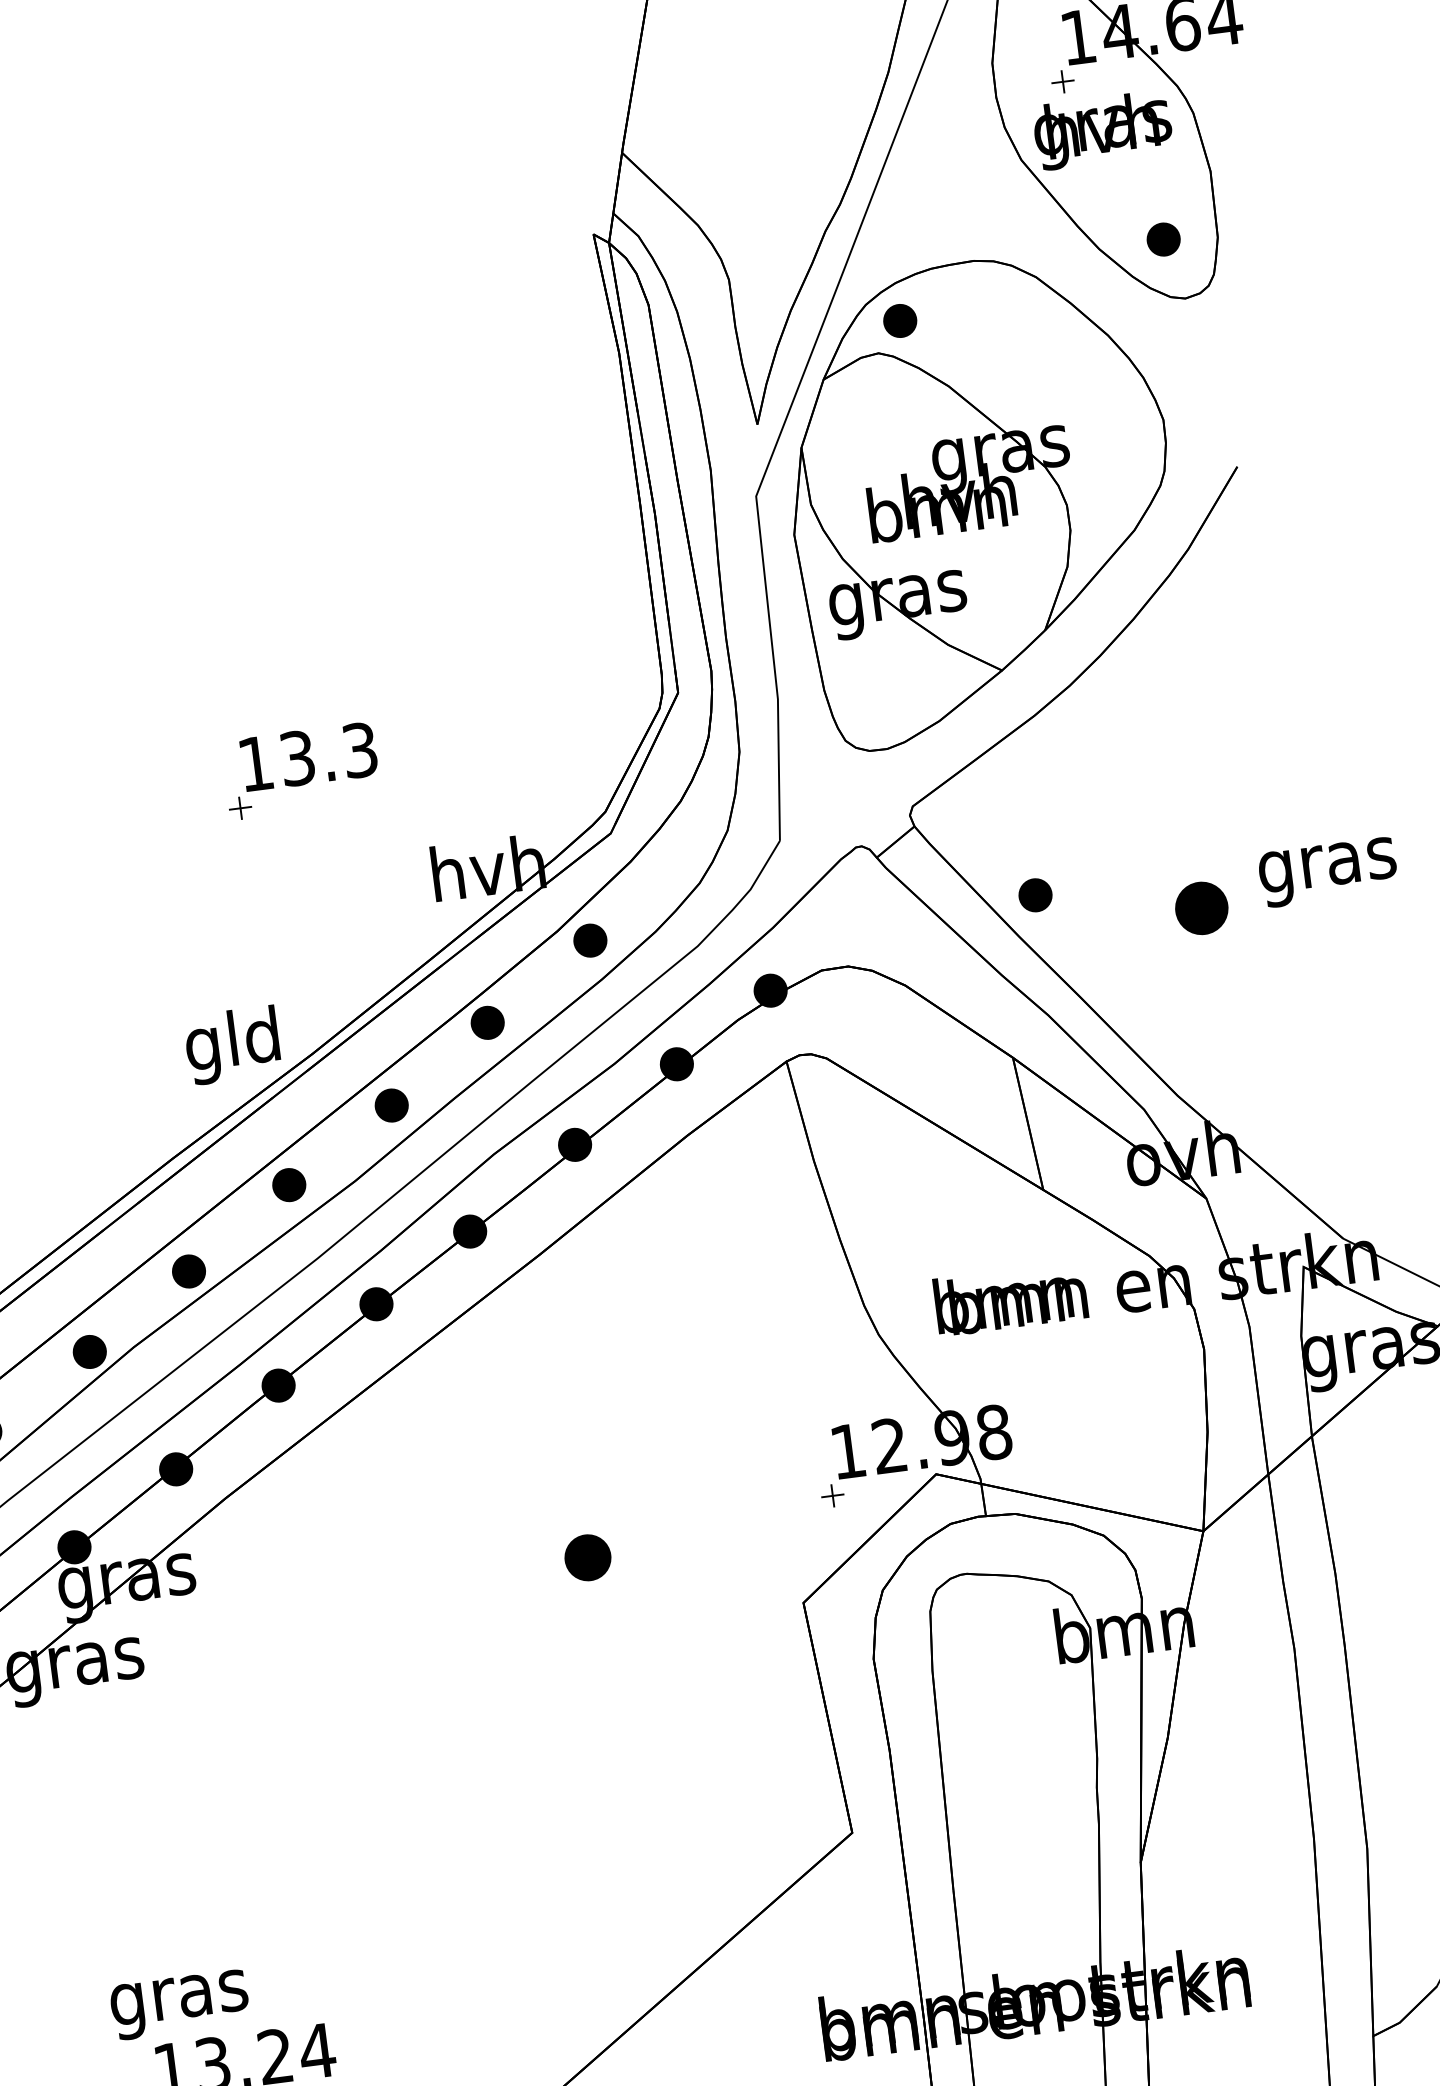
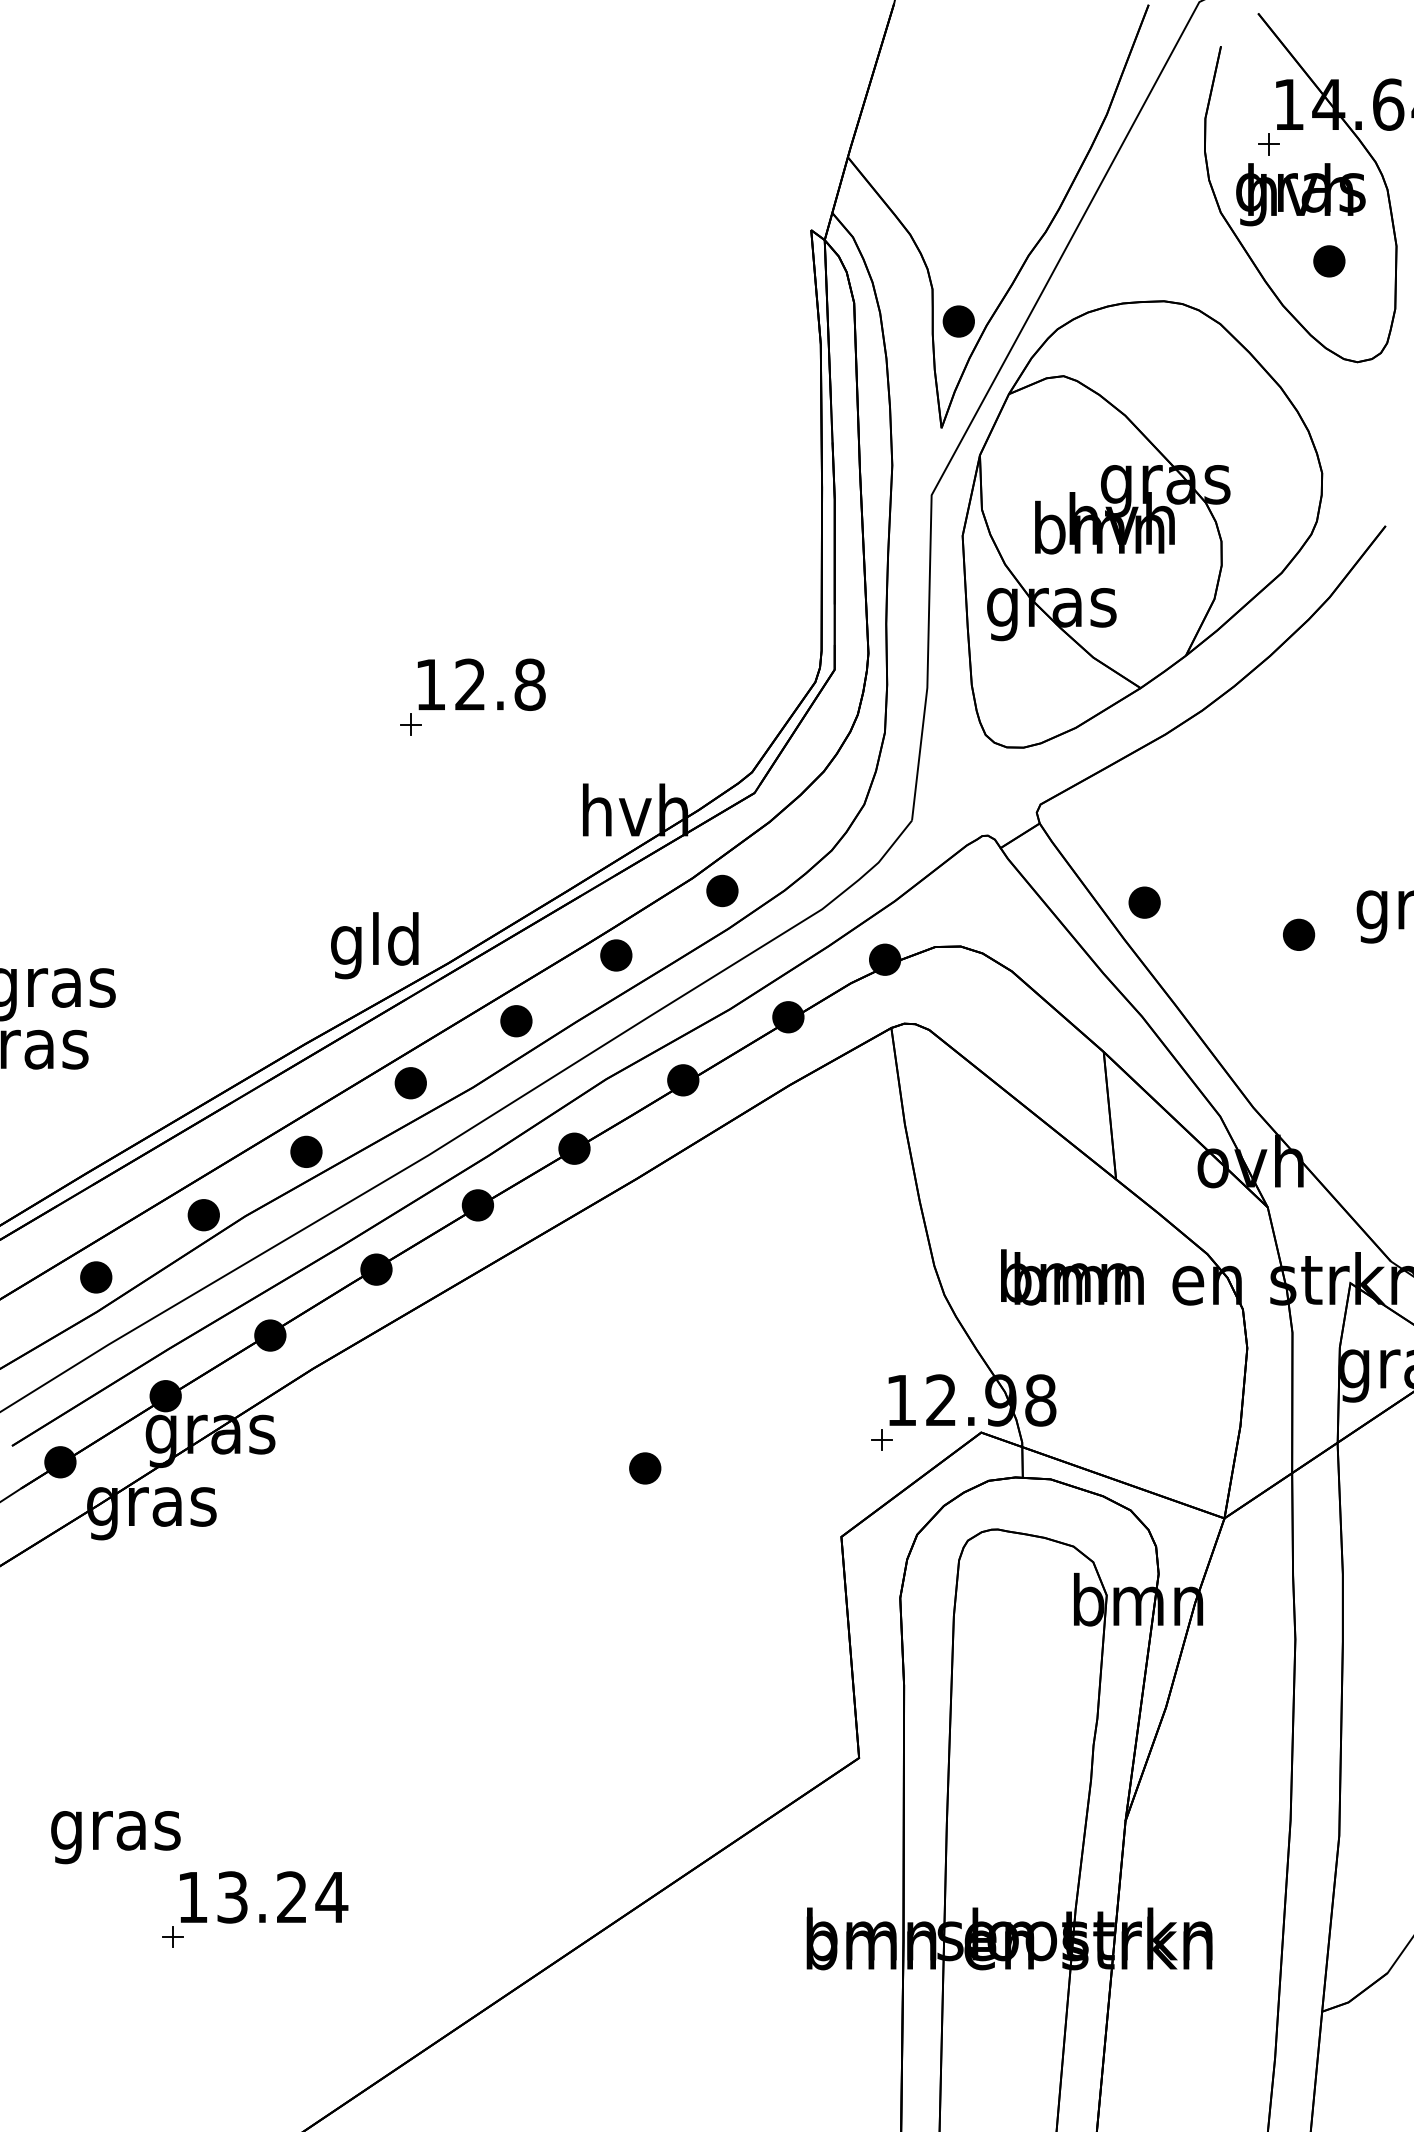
part: (1163, 239) -> (1329, 261), moved
part: (899, 320) -> (958, 321), moved
text: (329, 754) -> (500, 684), 13.3 -> 12.8
part: (1202, 907) -> (1299, 934), size x0.62
part: (588, 1557) -> (645, 1468), size x0.71
text: (179, 2005) -> (115, 1837), moved

